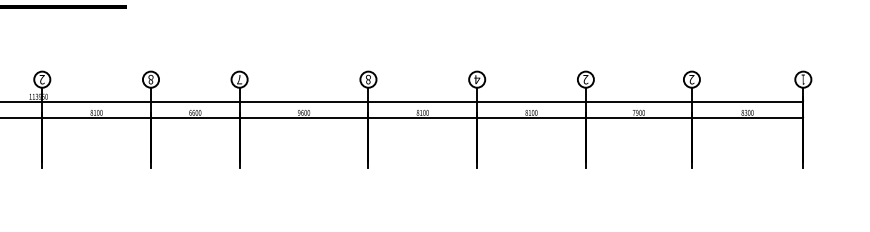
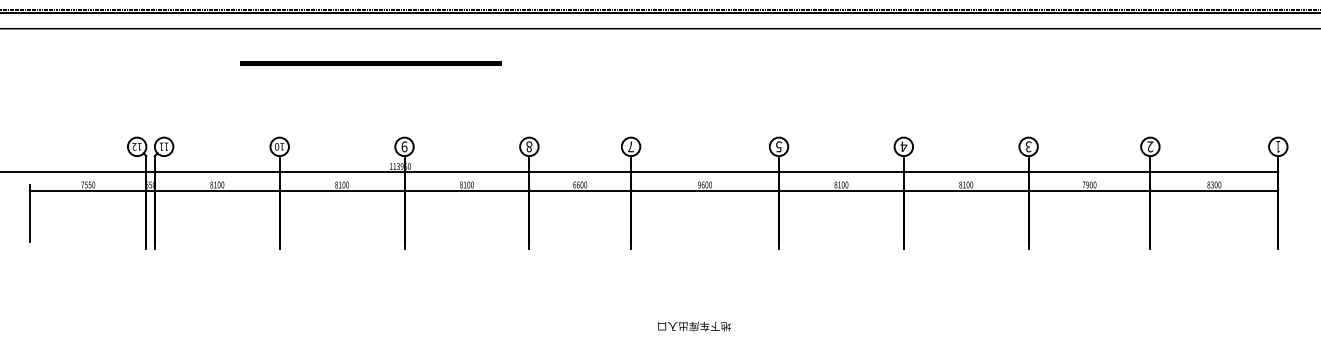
text: (42, 79) -> (404, 146), 2 -> 9
text: (368, 79) -> (778, 146), 8 -> 5
text: (585, 79) -> (1028, 146), 2 -> 3

